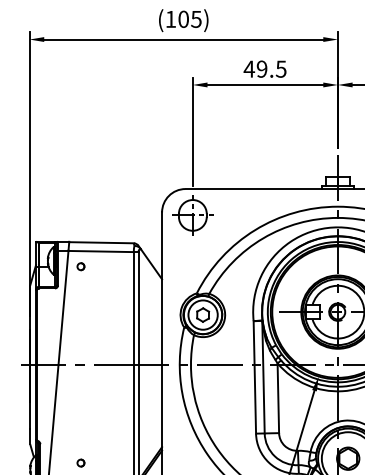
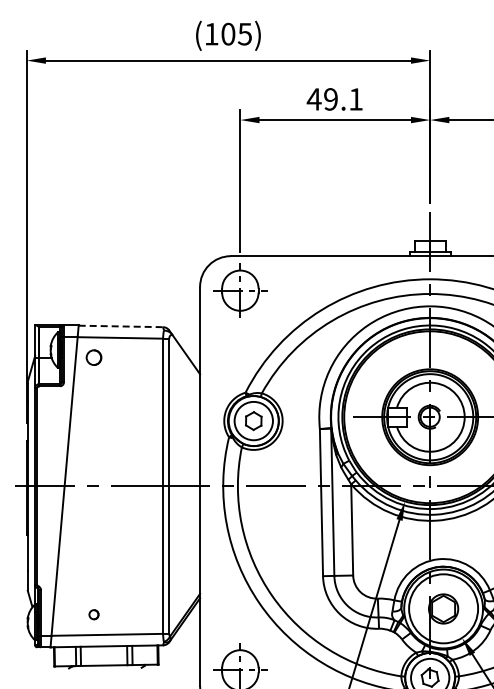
text: (280, 69) -> (355, 99), 49.5 -> 49.1
line: (101, 242) -> (121, 326), solid -> dashed
circle: (80, 266) -> (93, 357), size x1.6

